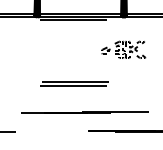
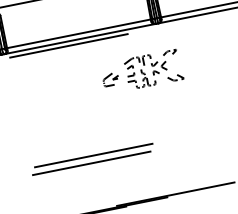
part: (123, 49) -> (141, 71), moved

